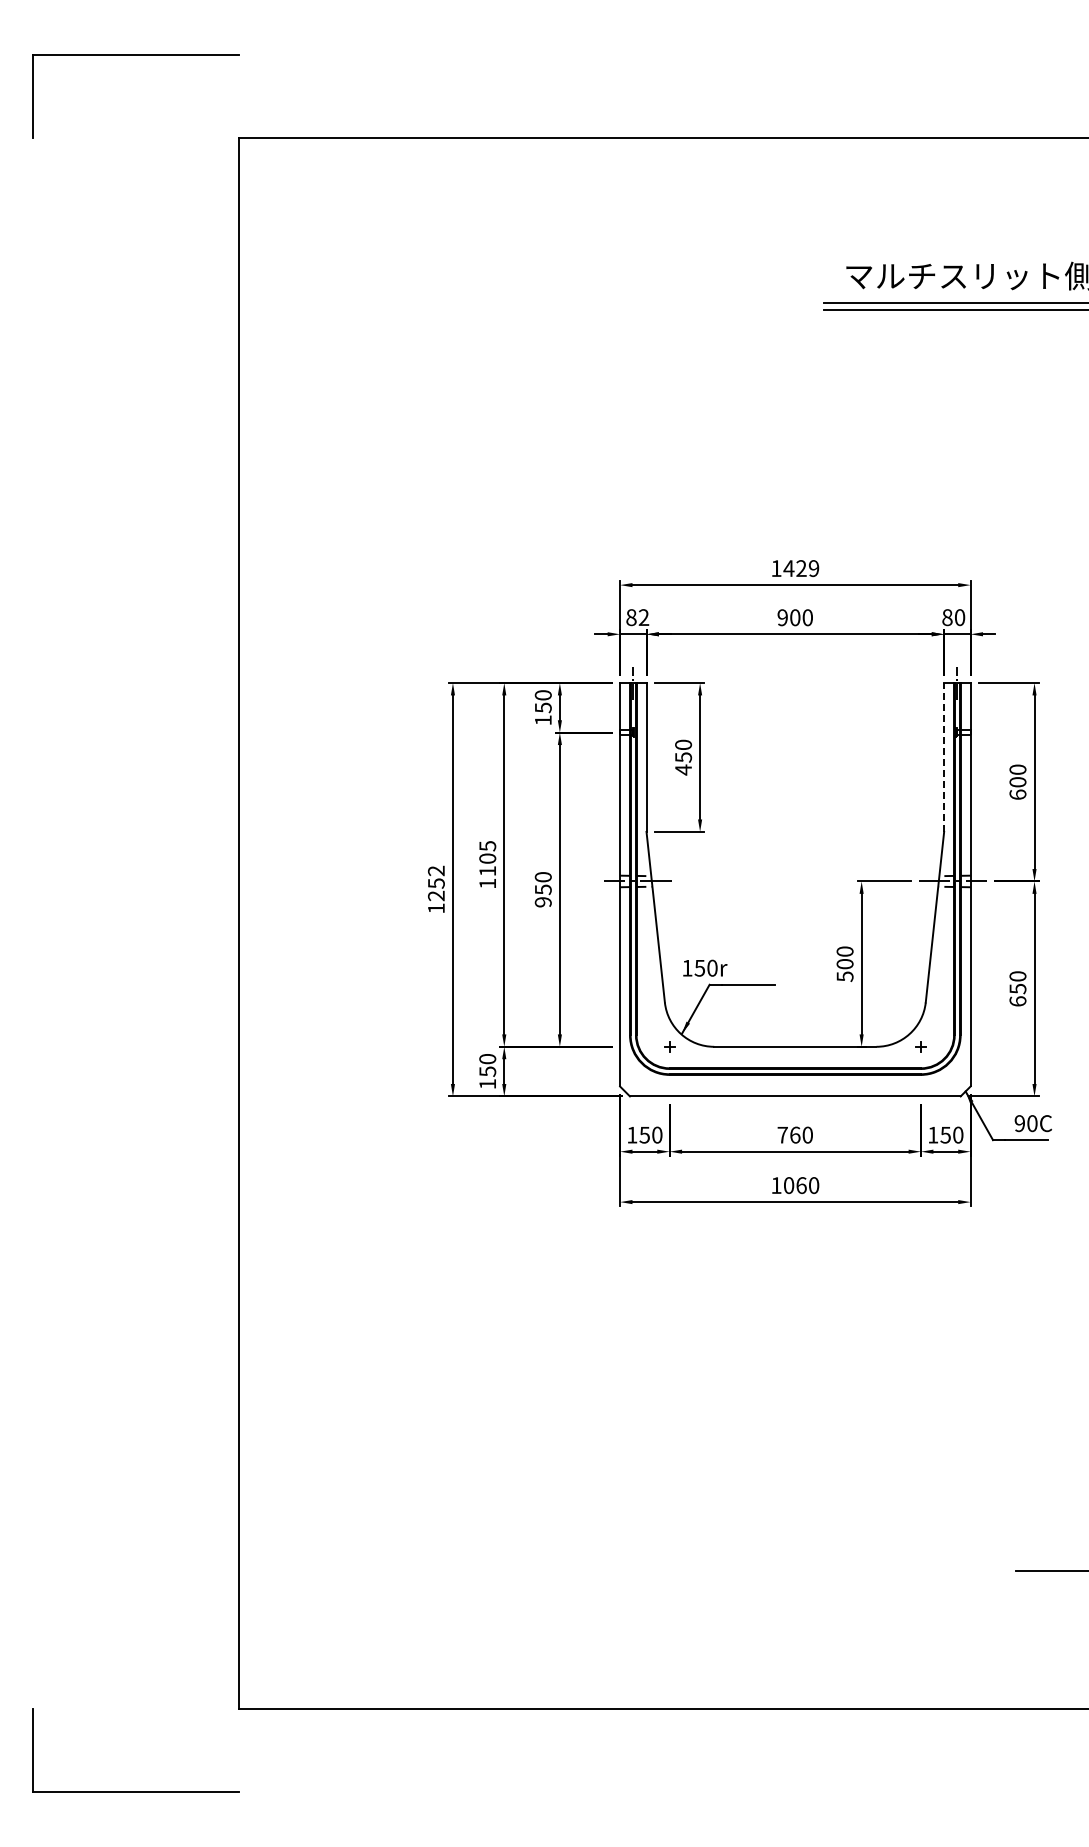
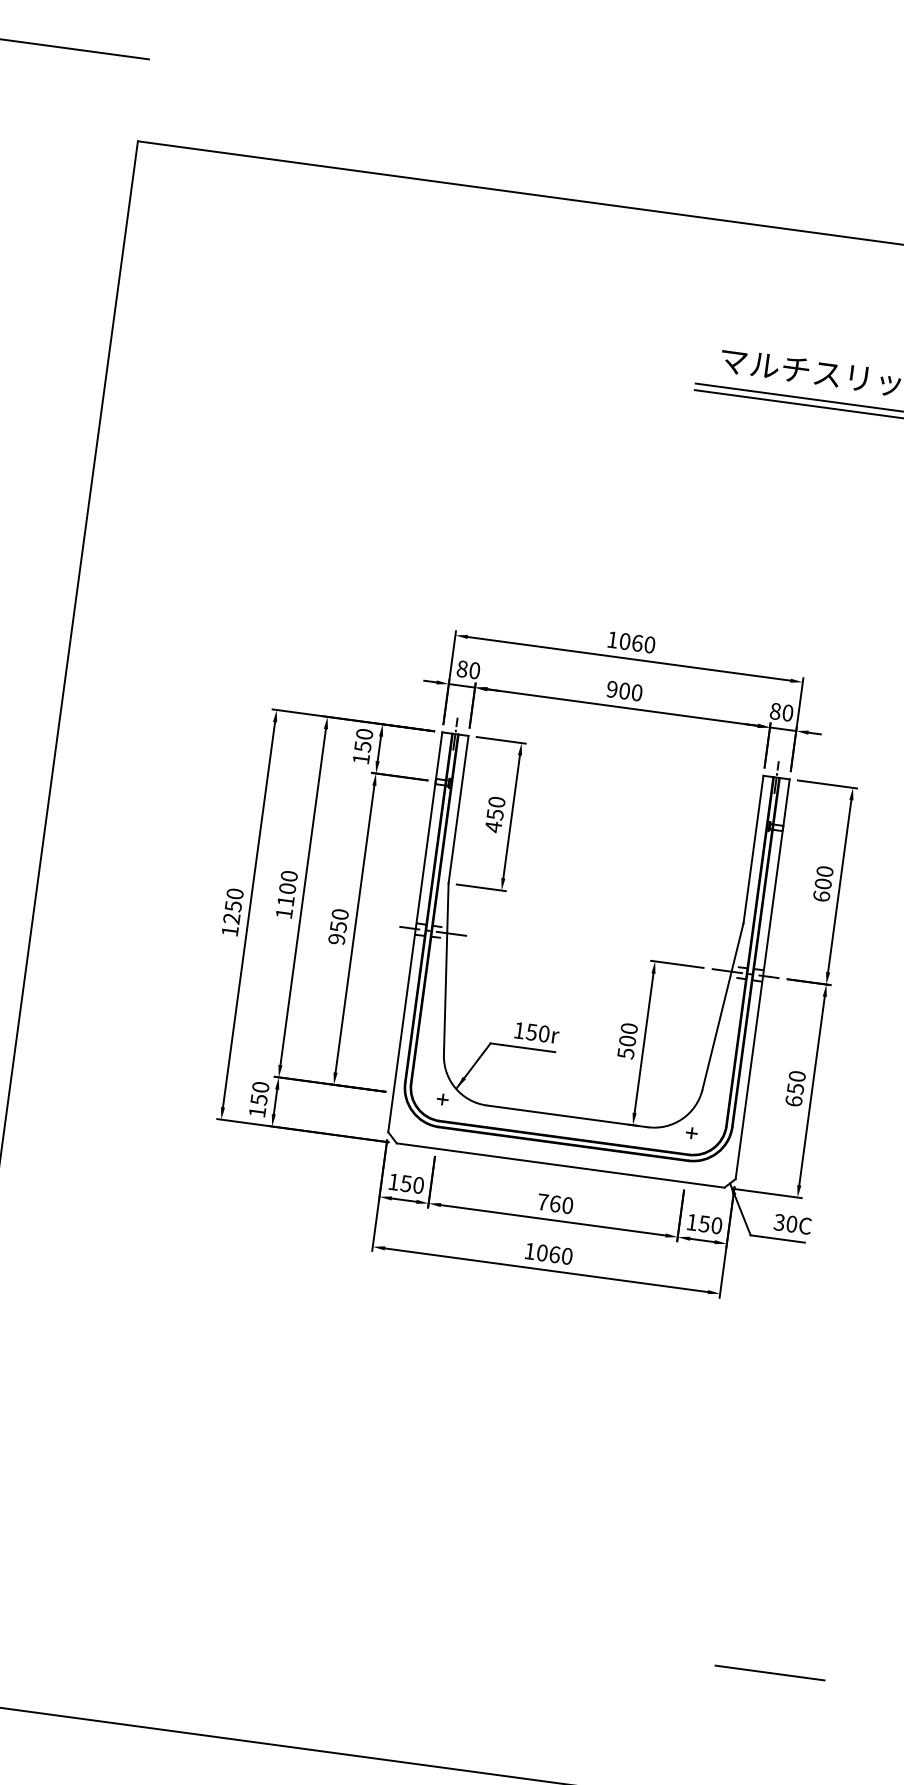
text: (801, 568) -> (637, 643), 1429 -> 1060
text: (643, 617) -> (474, 670), 82 -> 80
line: (944, 756) -> (753, 848), dashed -> solid
text: (487, 846) -> (289, 876), 1105 -> 1100
text: (436, 870) -> (235, 893), 1252 -> 1250
text: (705, 967) -> (537, 1032), moved
text: (1019, 1123) -> (779, 1222), 90C -> 30C

